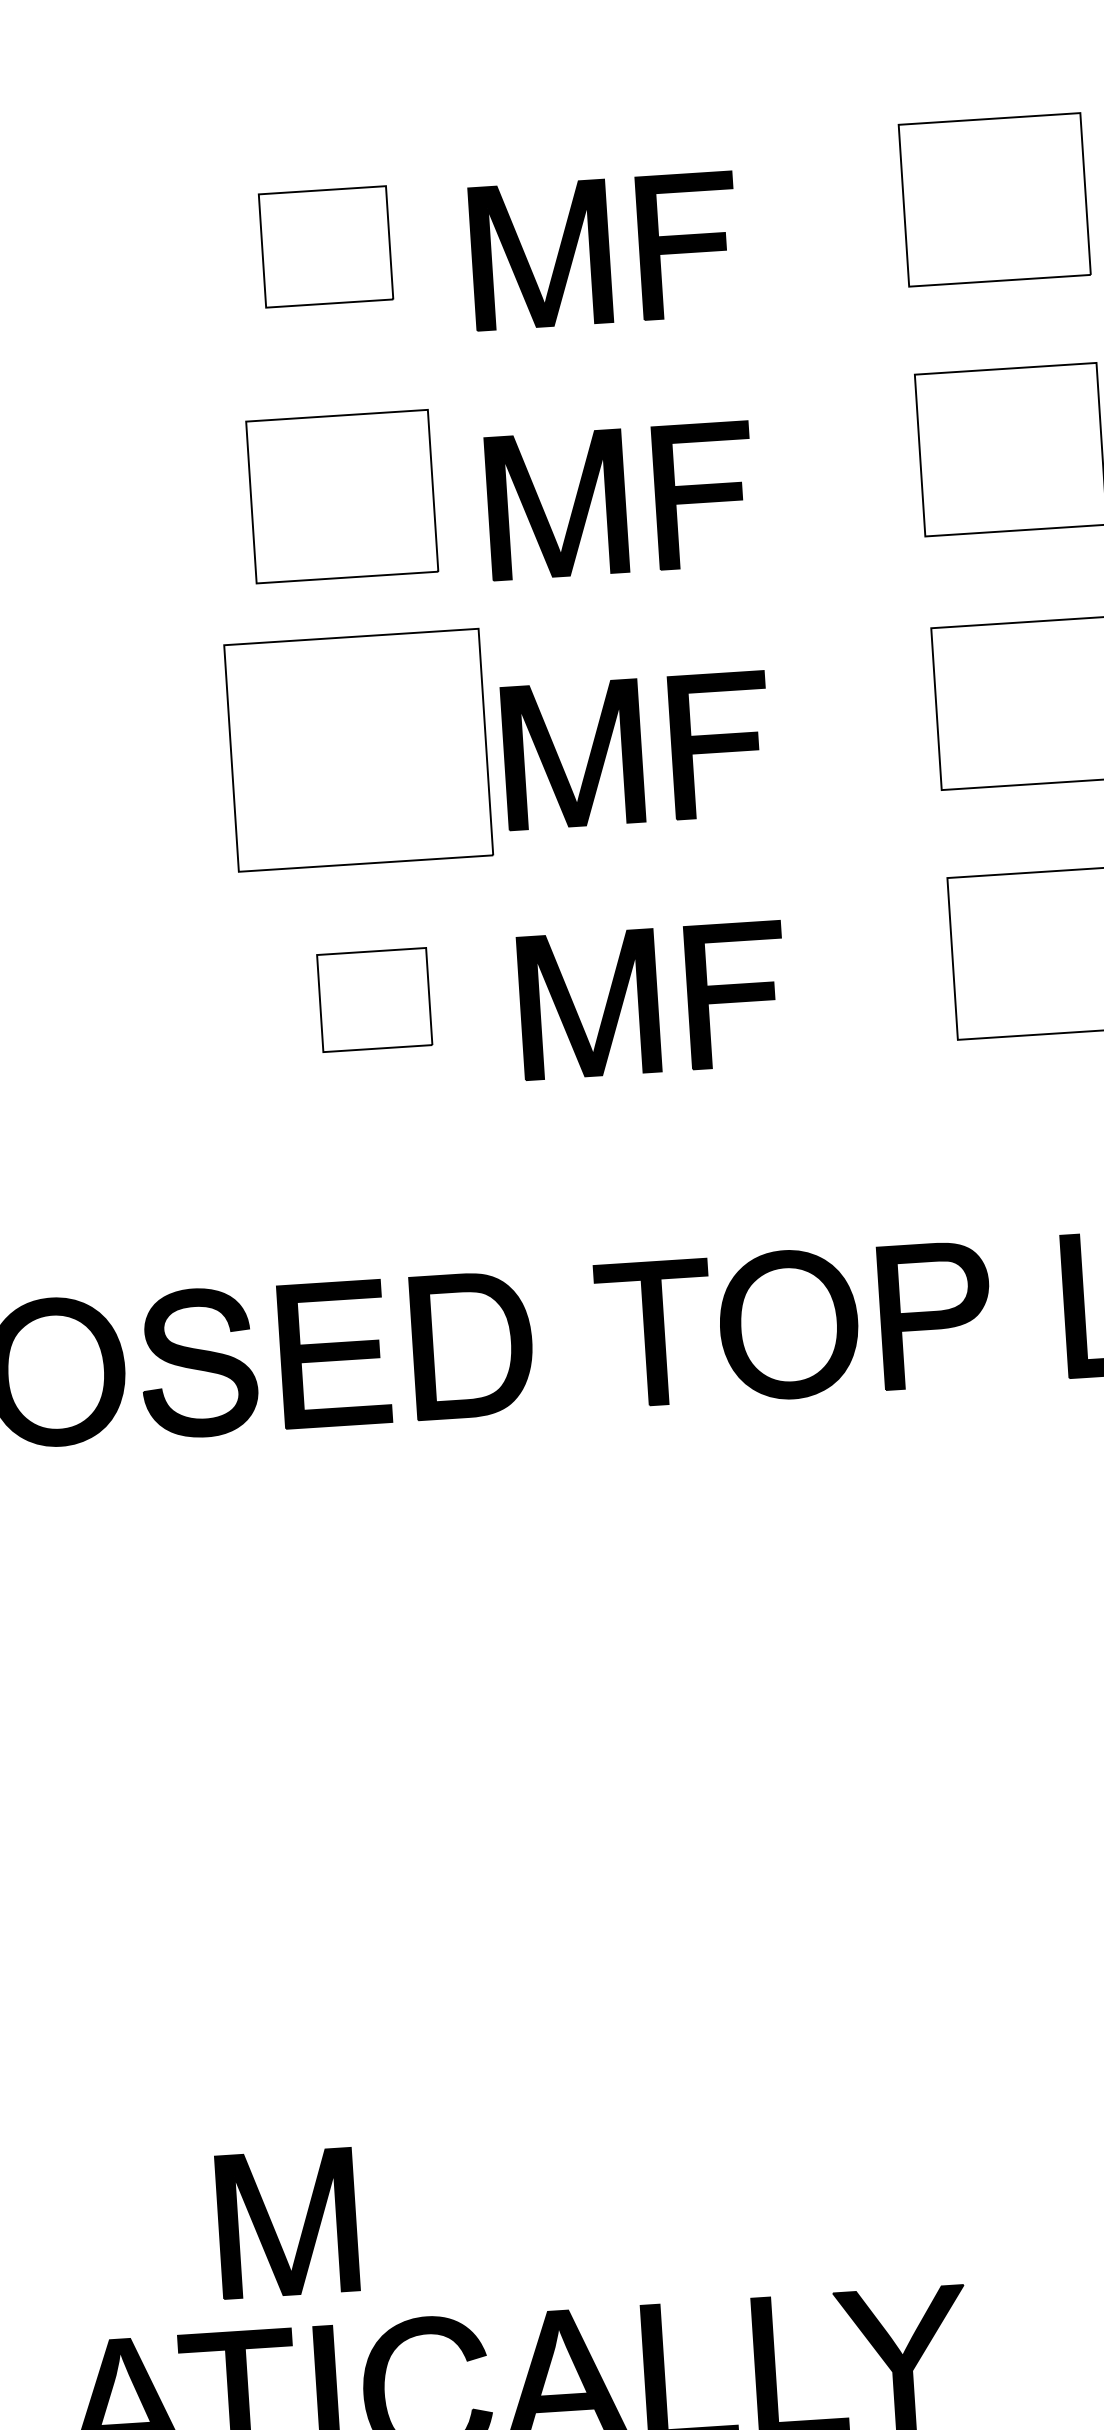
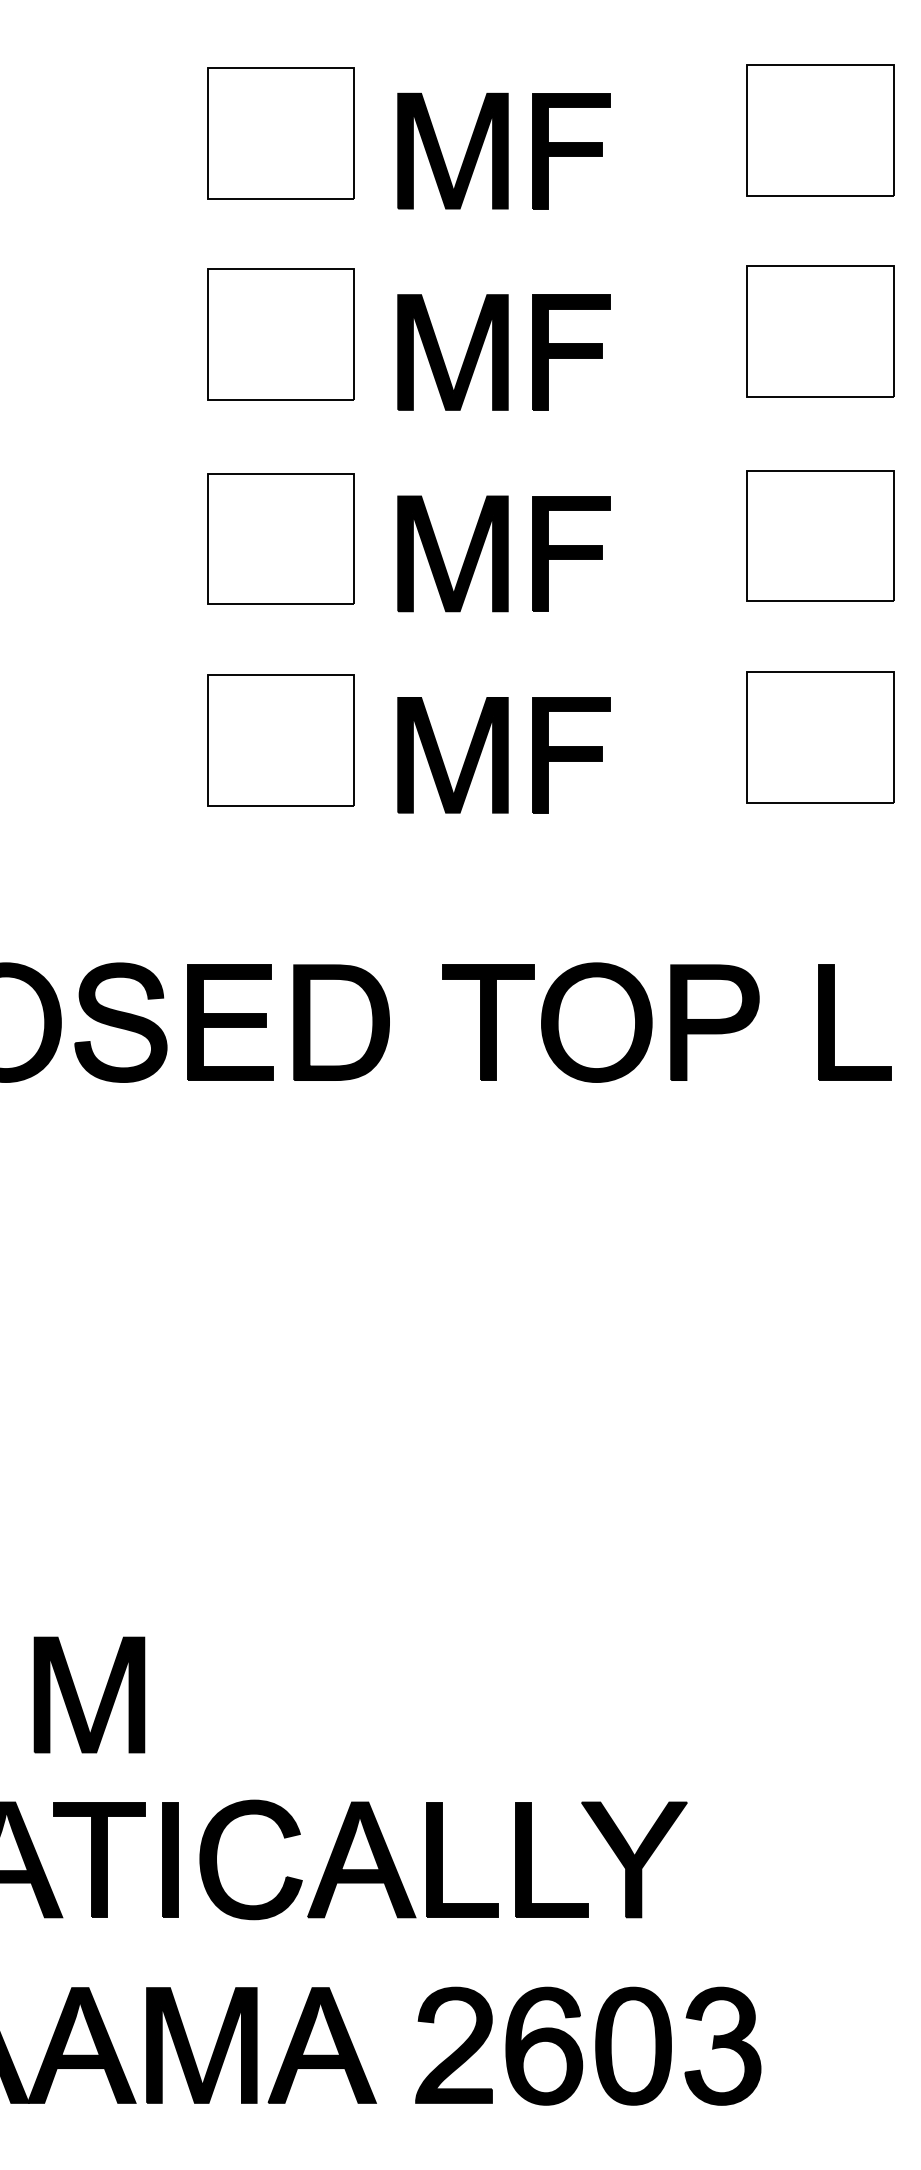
part: (325, 247) -> (280, 133), size x1.43
part: (357, 749) -> (280, 538), size x0.71
part: (374, 1000) -> (280, 740), size x1.67
part: (273, 2226) -> (78, 1696), moved

